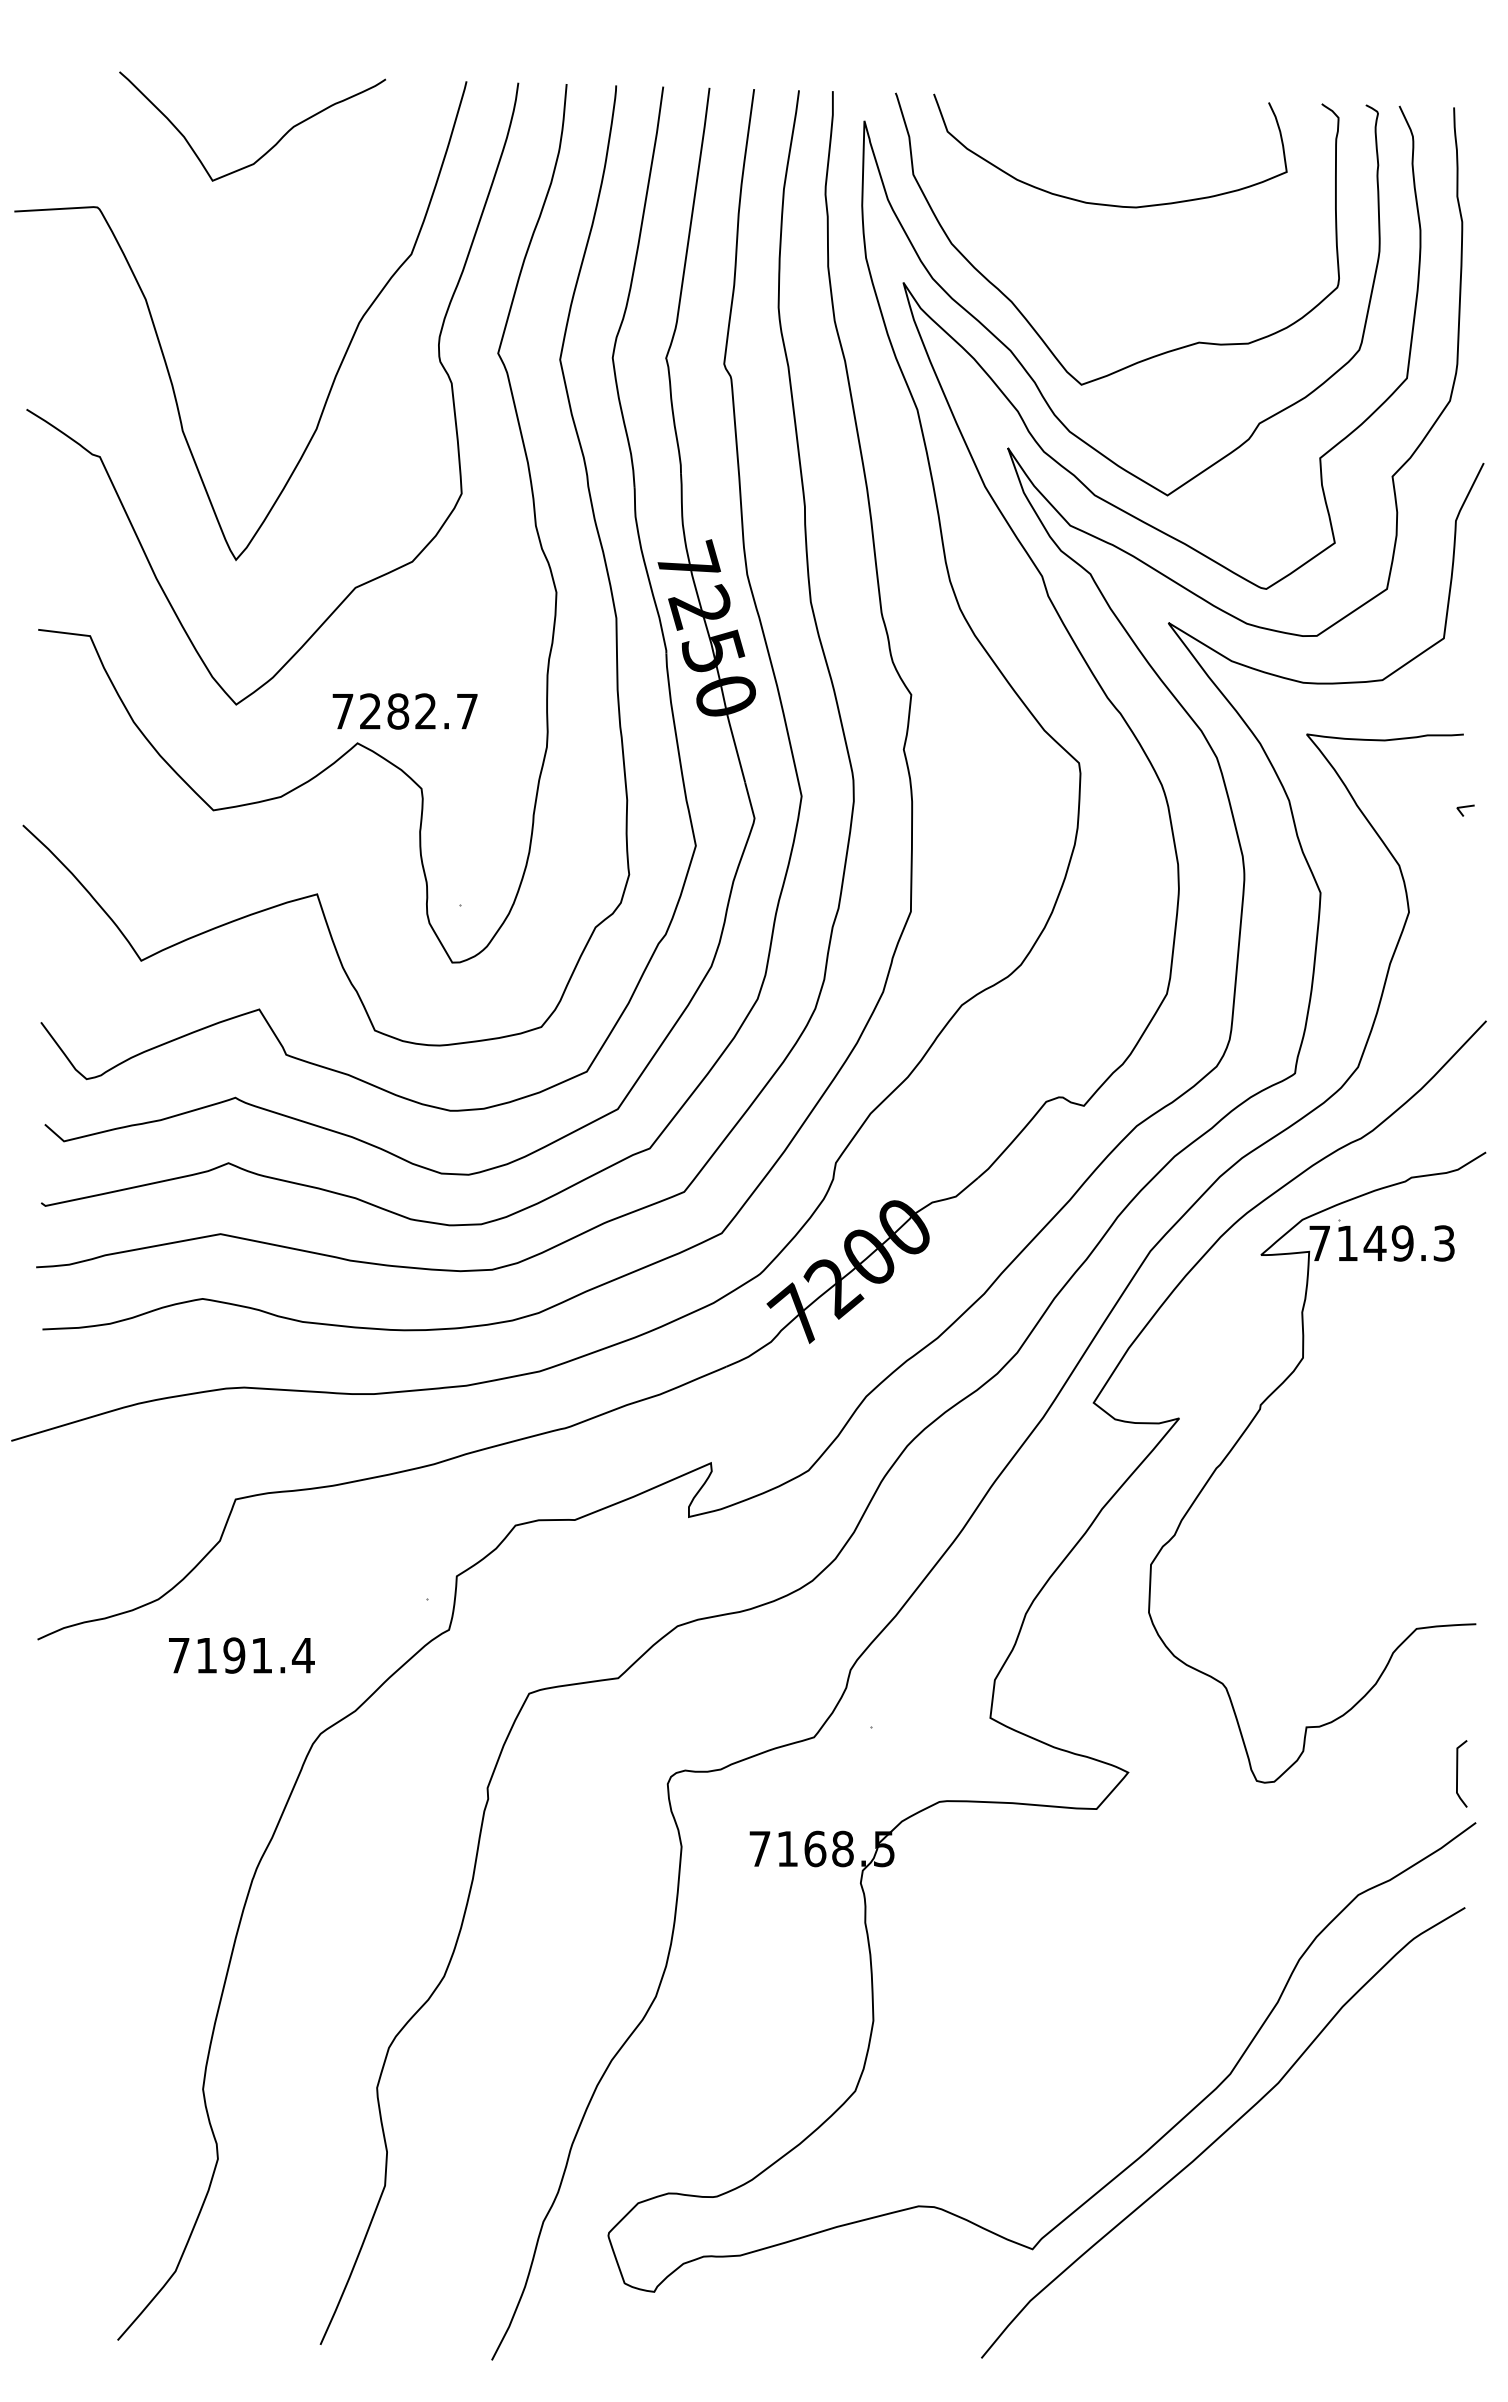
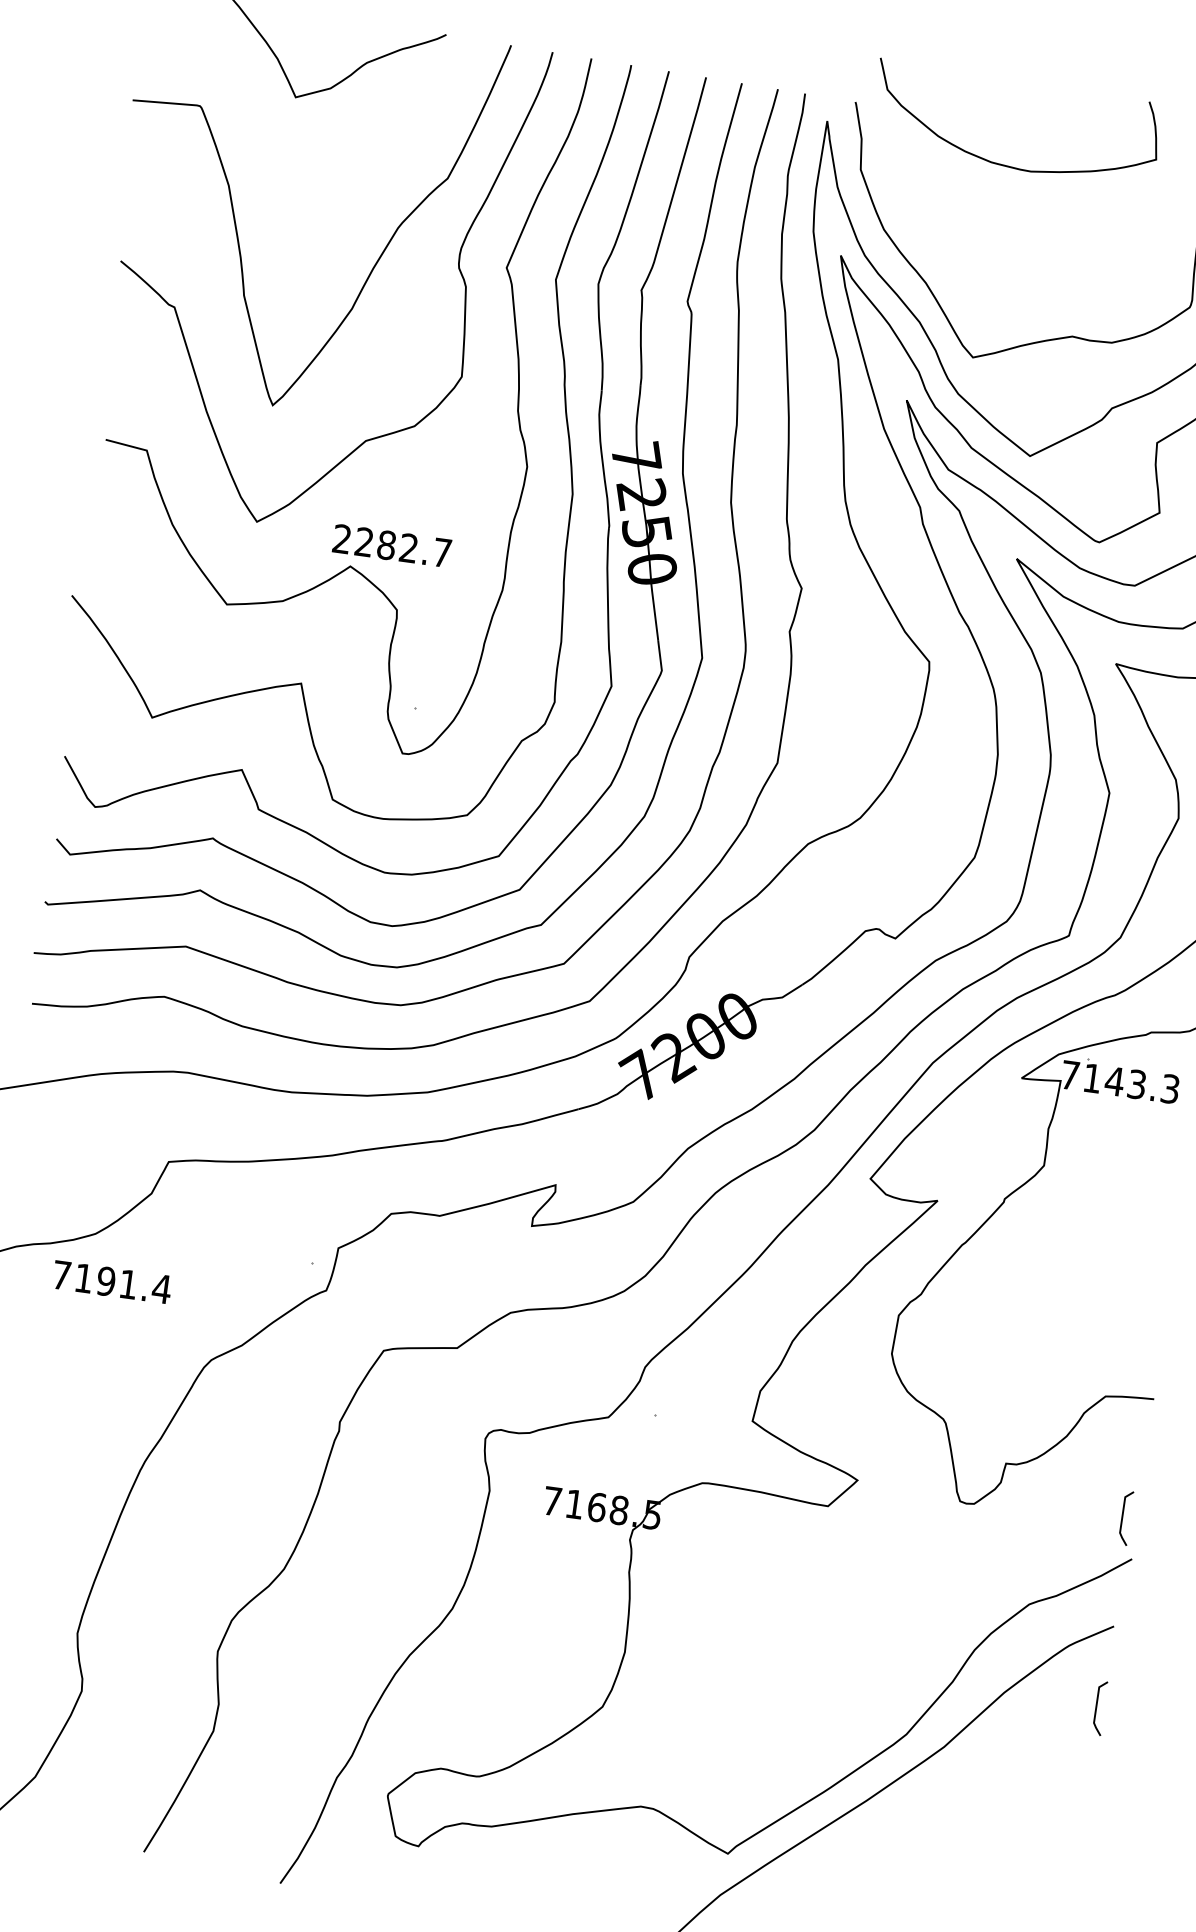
curve: (1103, 203) -> (1005, 164), moved
text: (342, 711) -> (341, 539), 7282.7 -> 2282.7
text: (1402, 1243) -> (1136, 1084), 7149.3 -> 7143.3
text: (241, 1655) -> (111, 1282), moved
line: (1457, 2009) -> (1096, 1707), added

